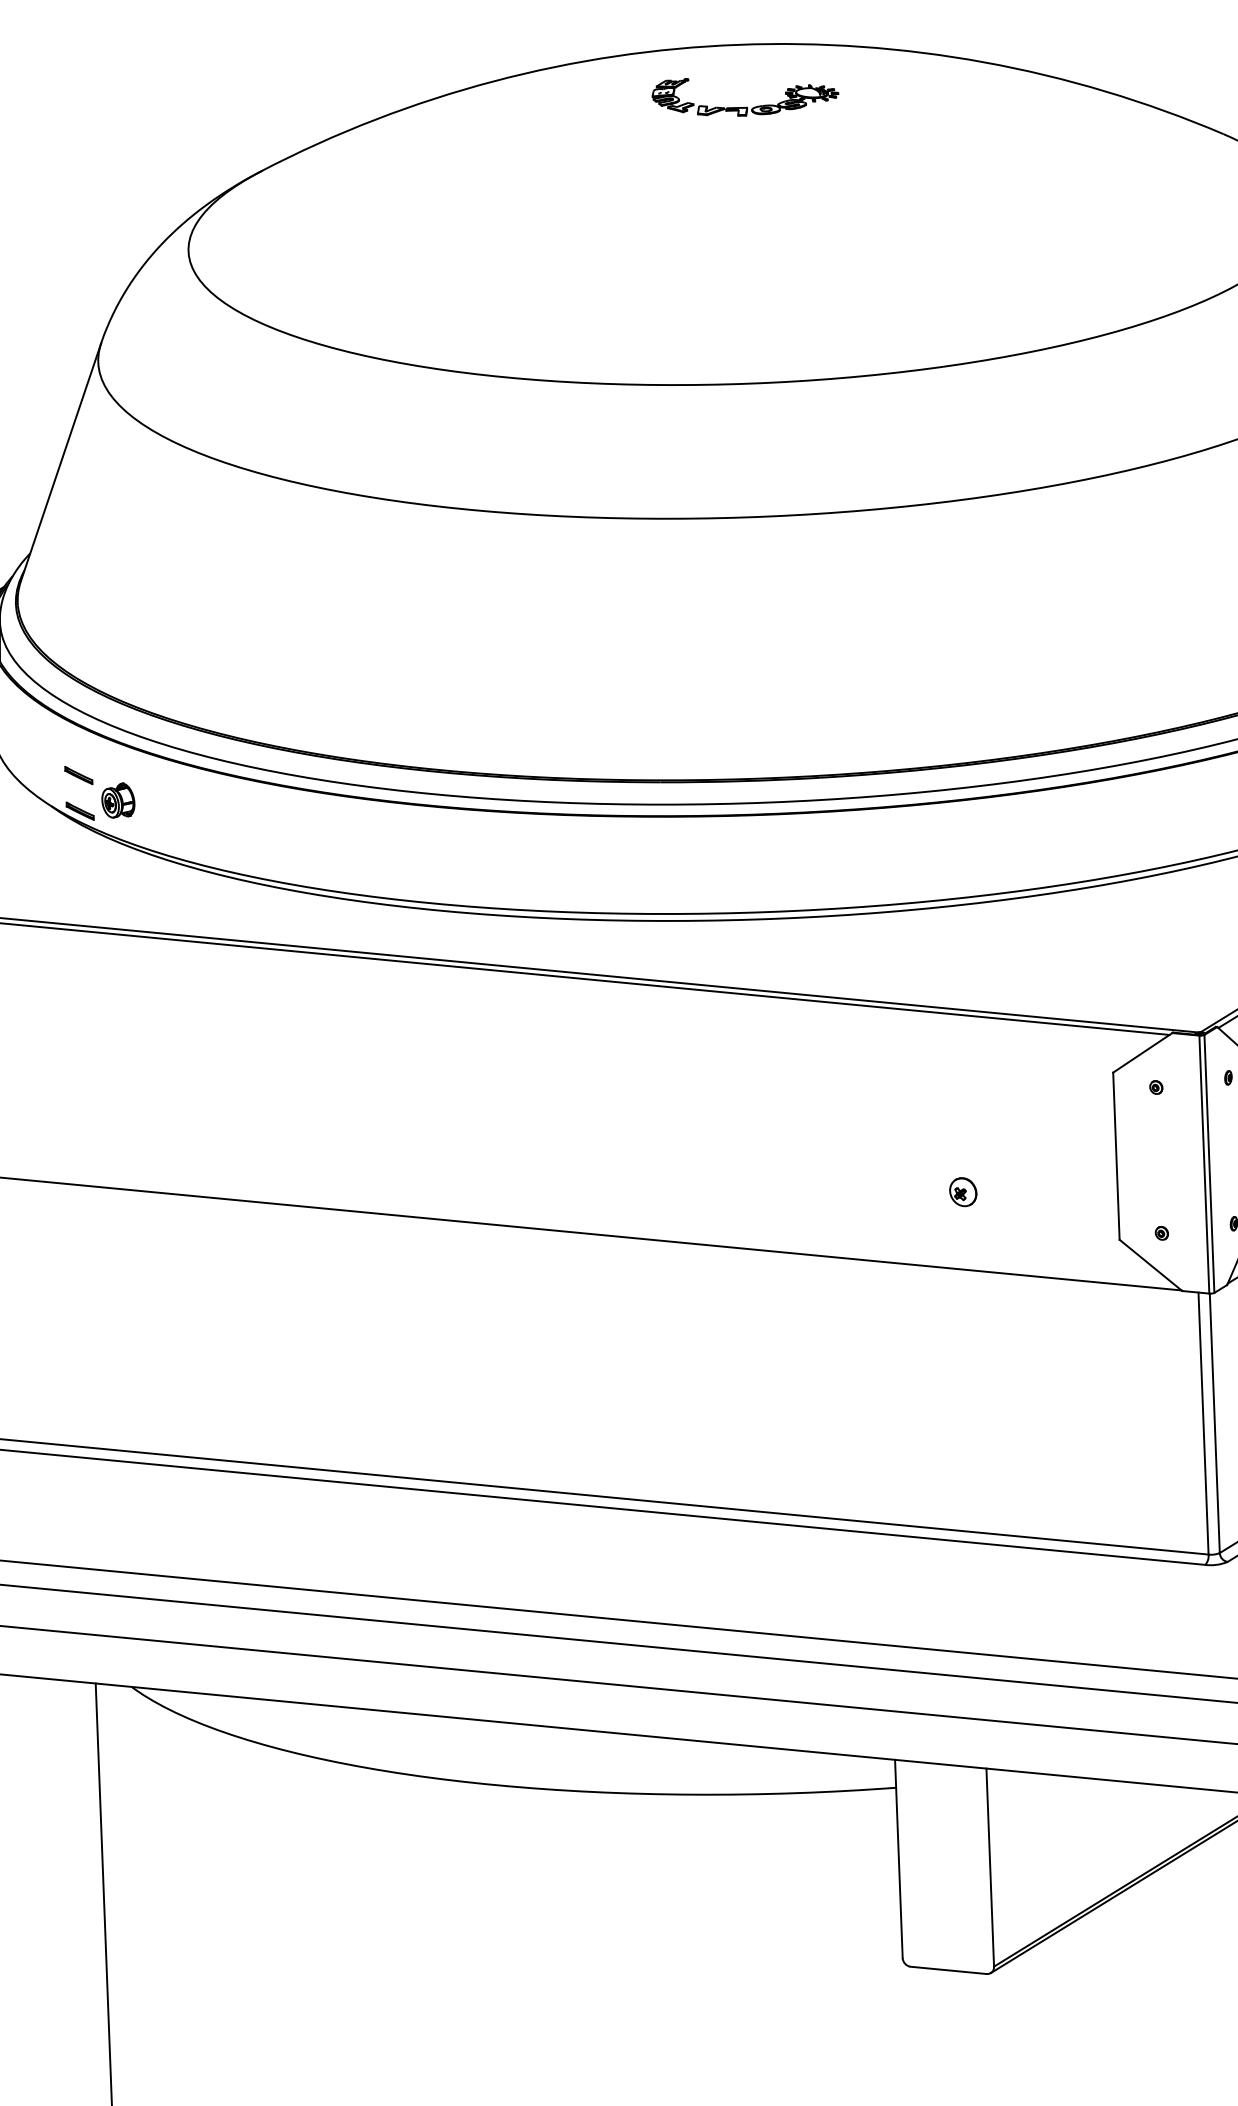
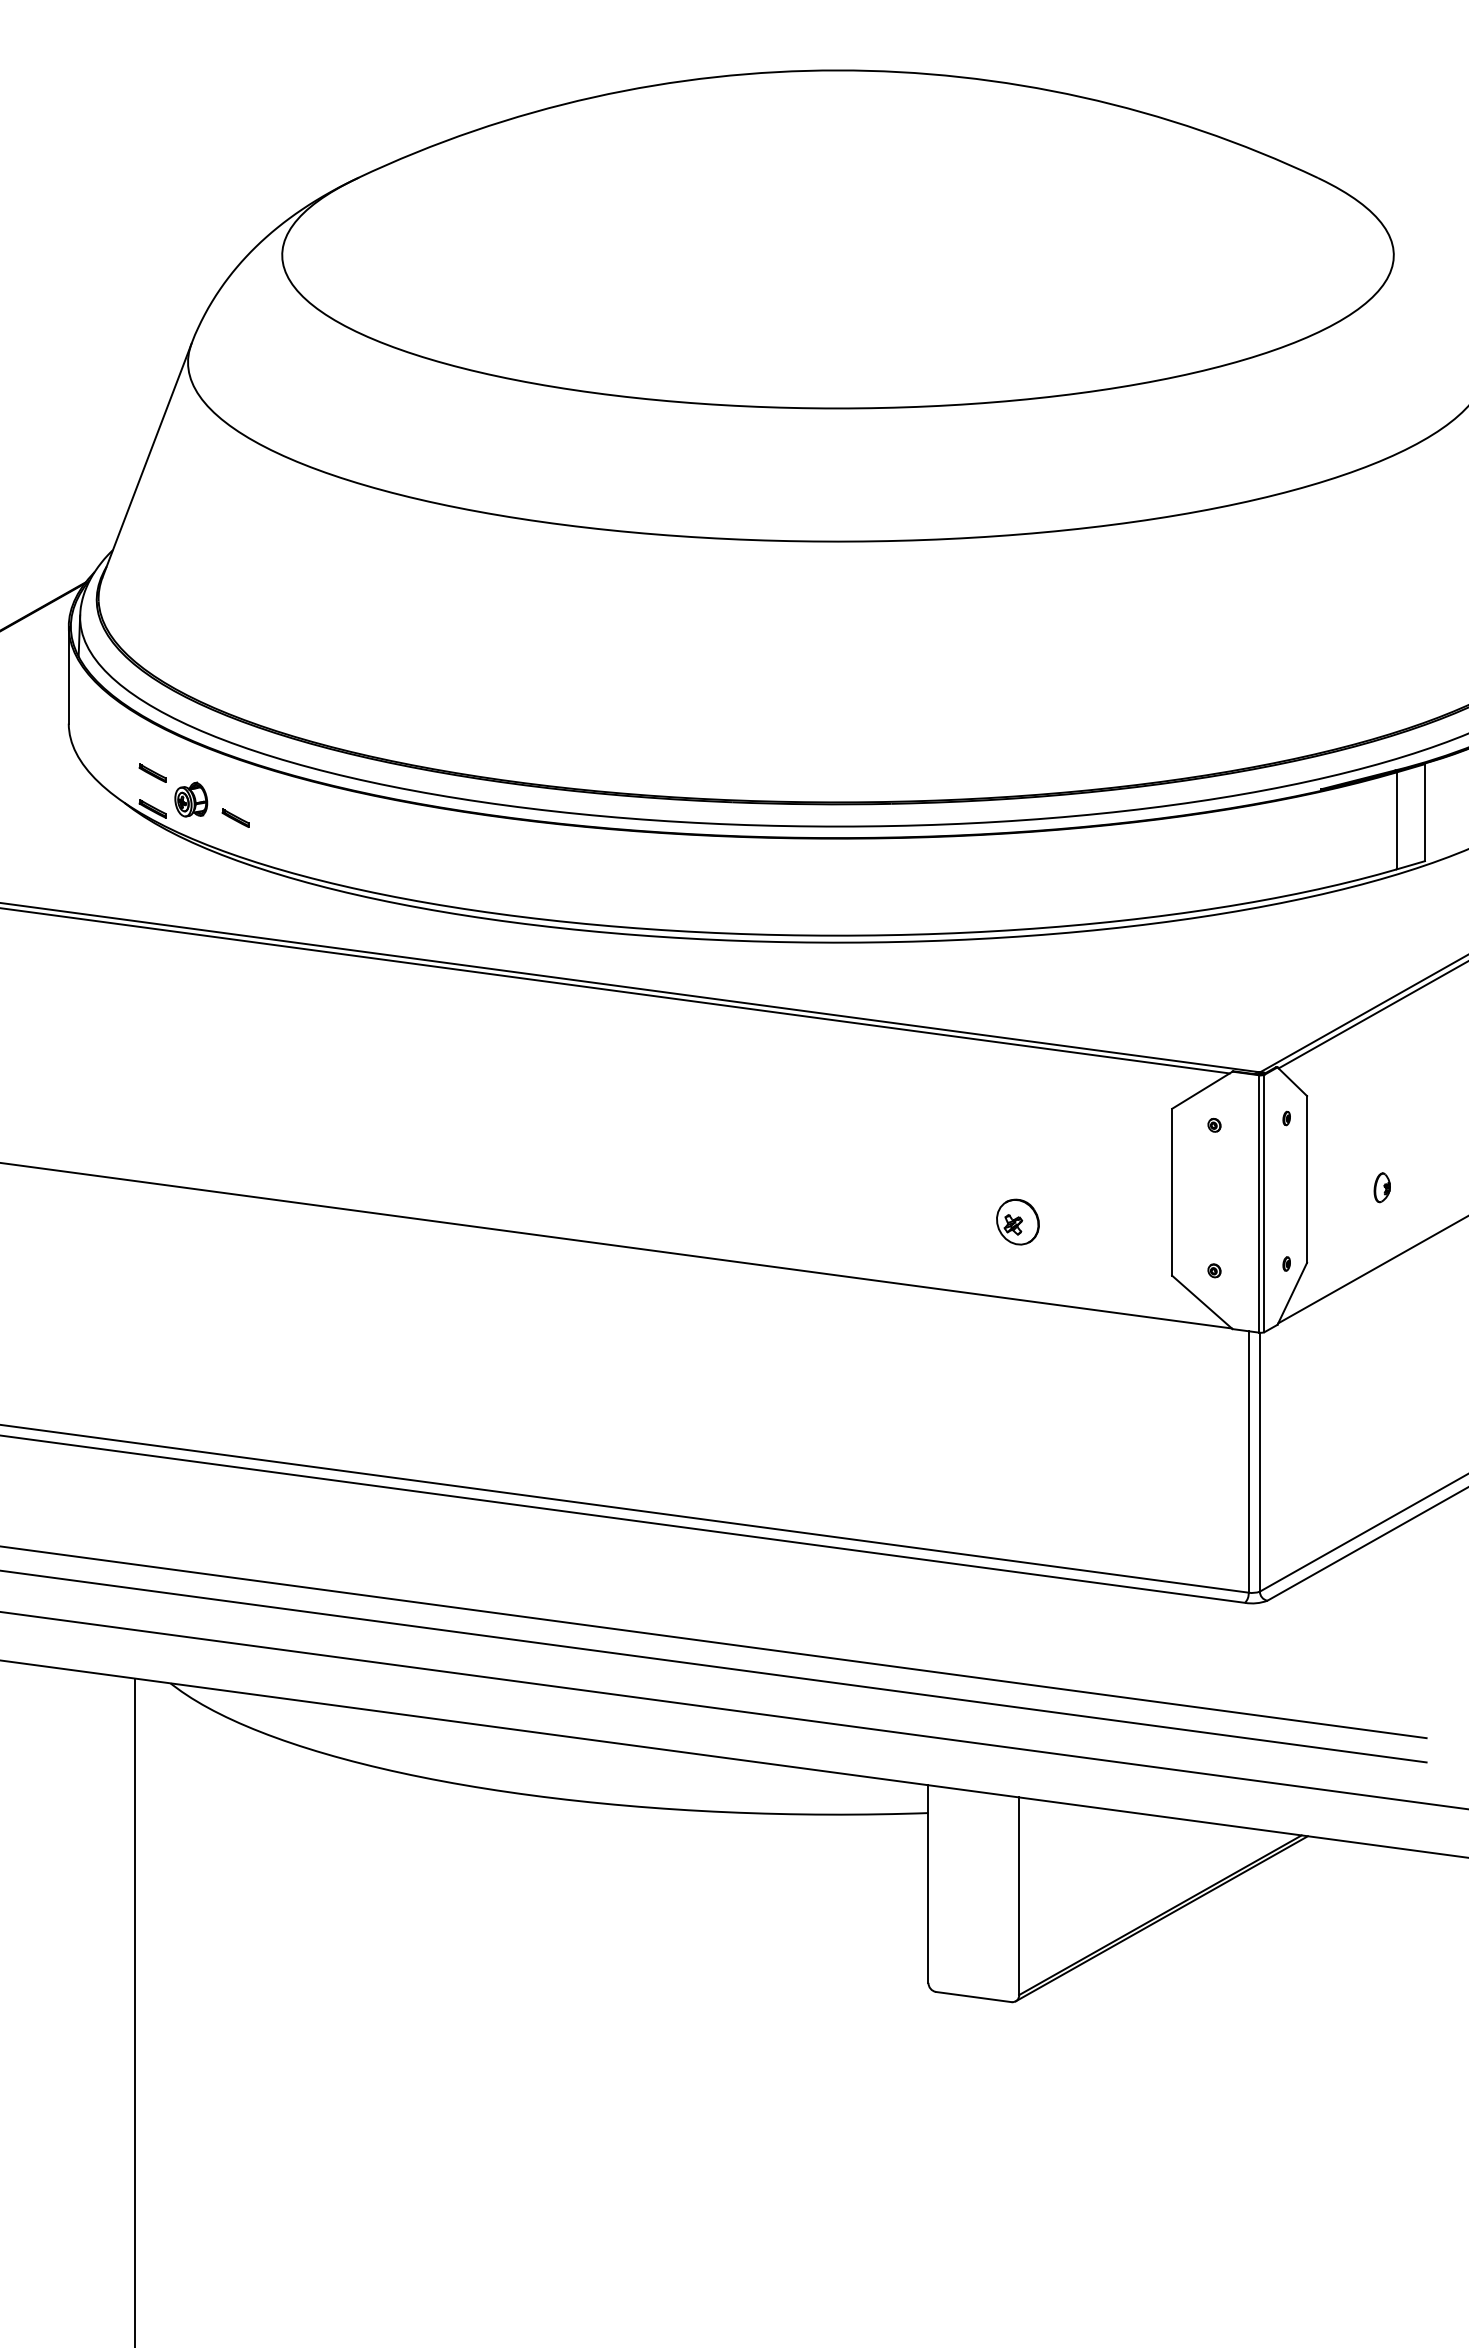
part: (745, 106) -> (842, 132), removed
part: (163, 816) -> (235, 817), added
part: (963, 1192) -> (1018, 1222), size x1.6

